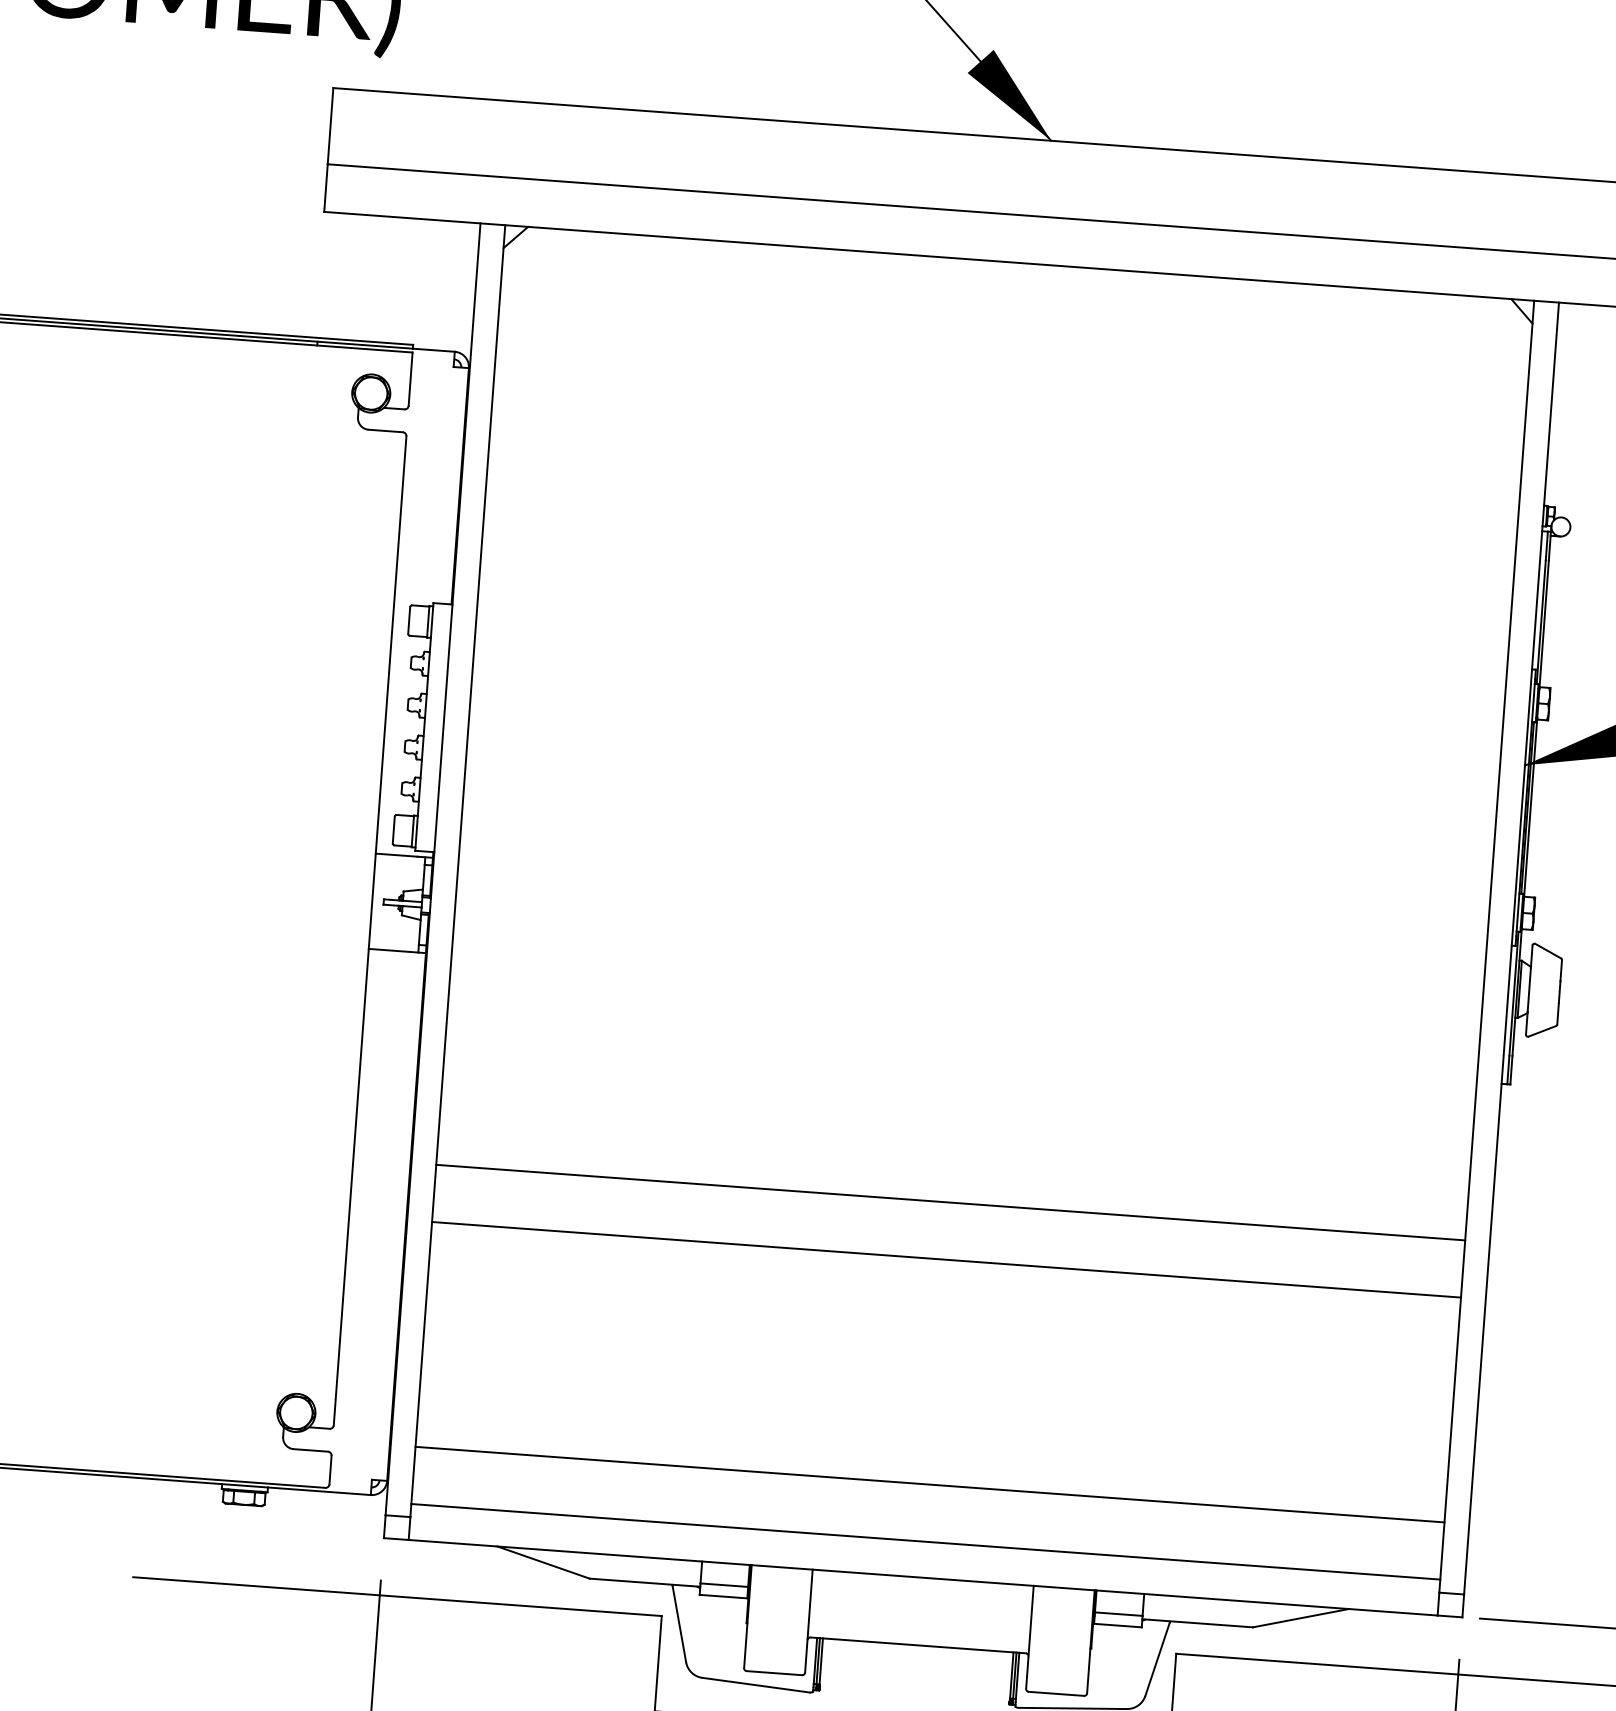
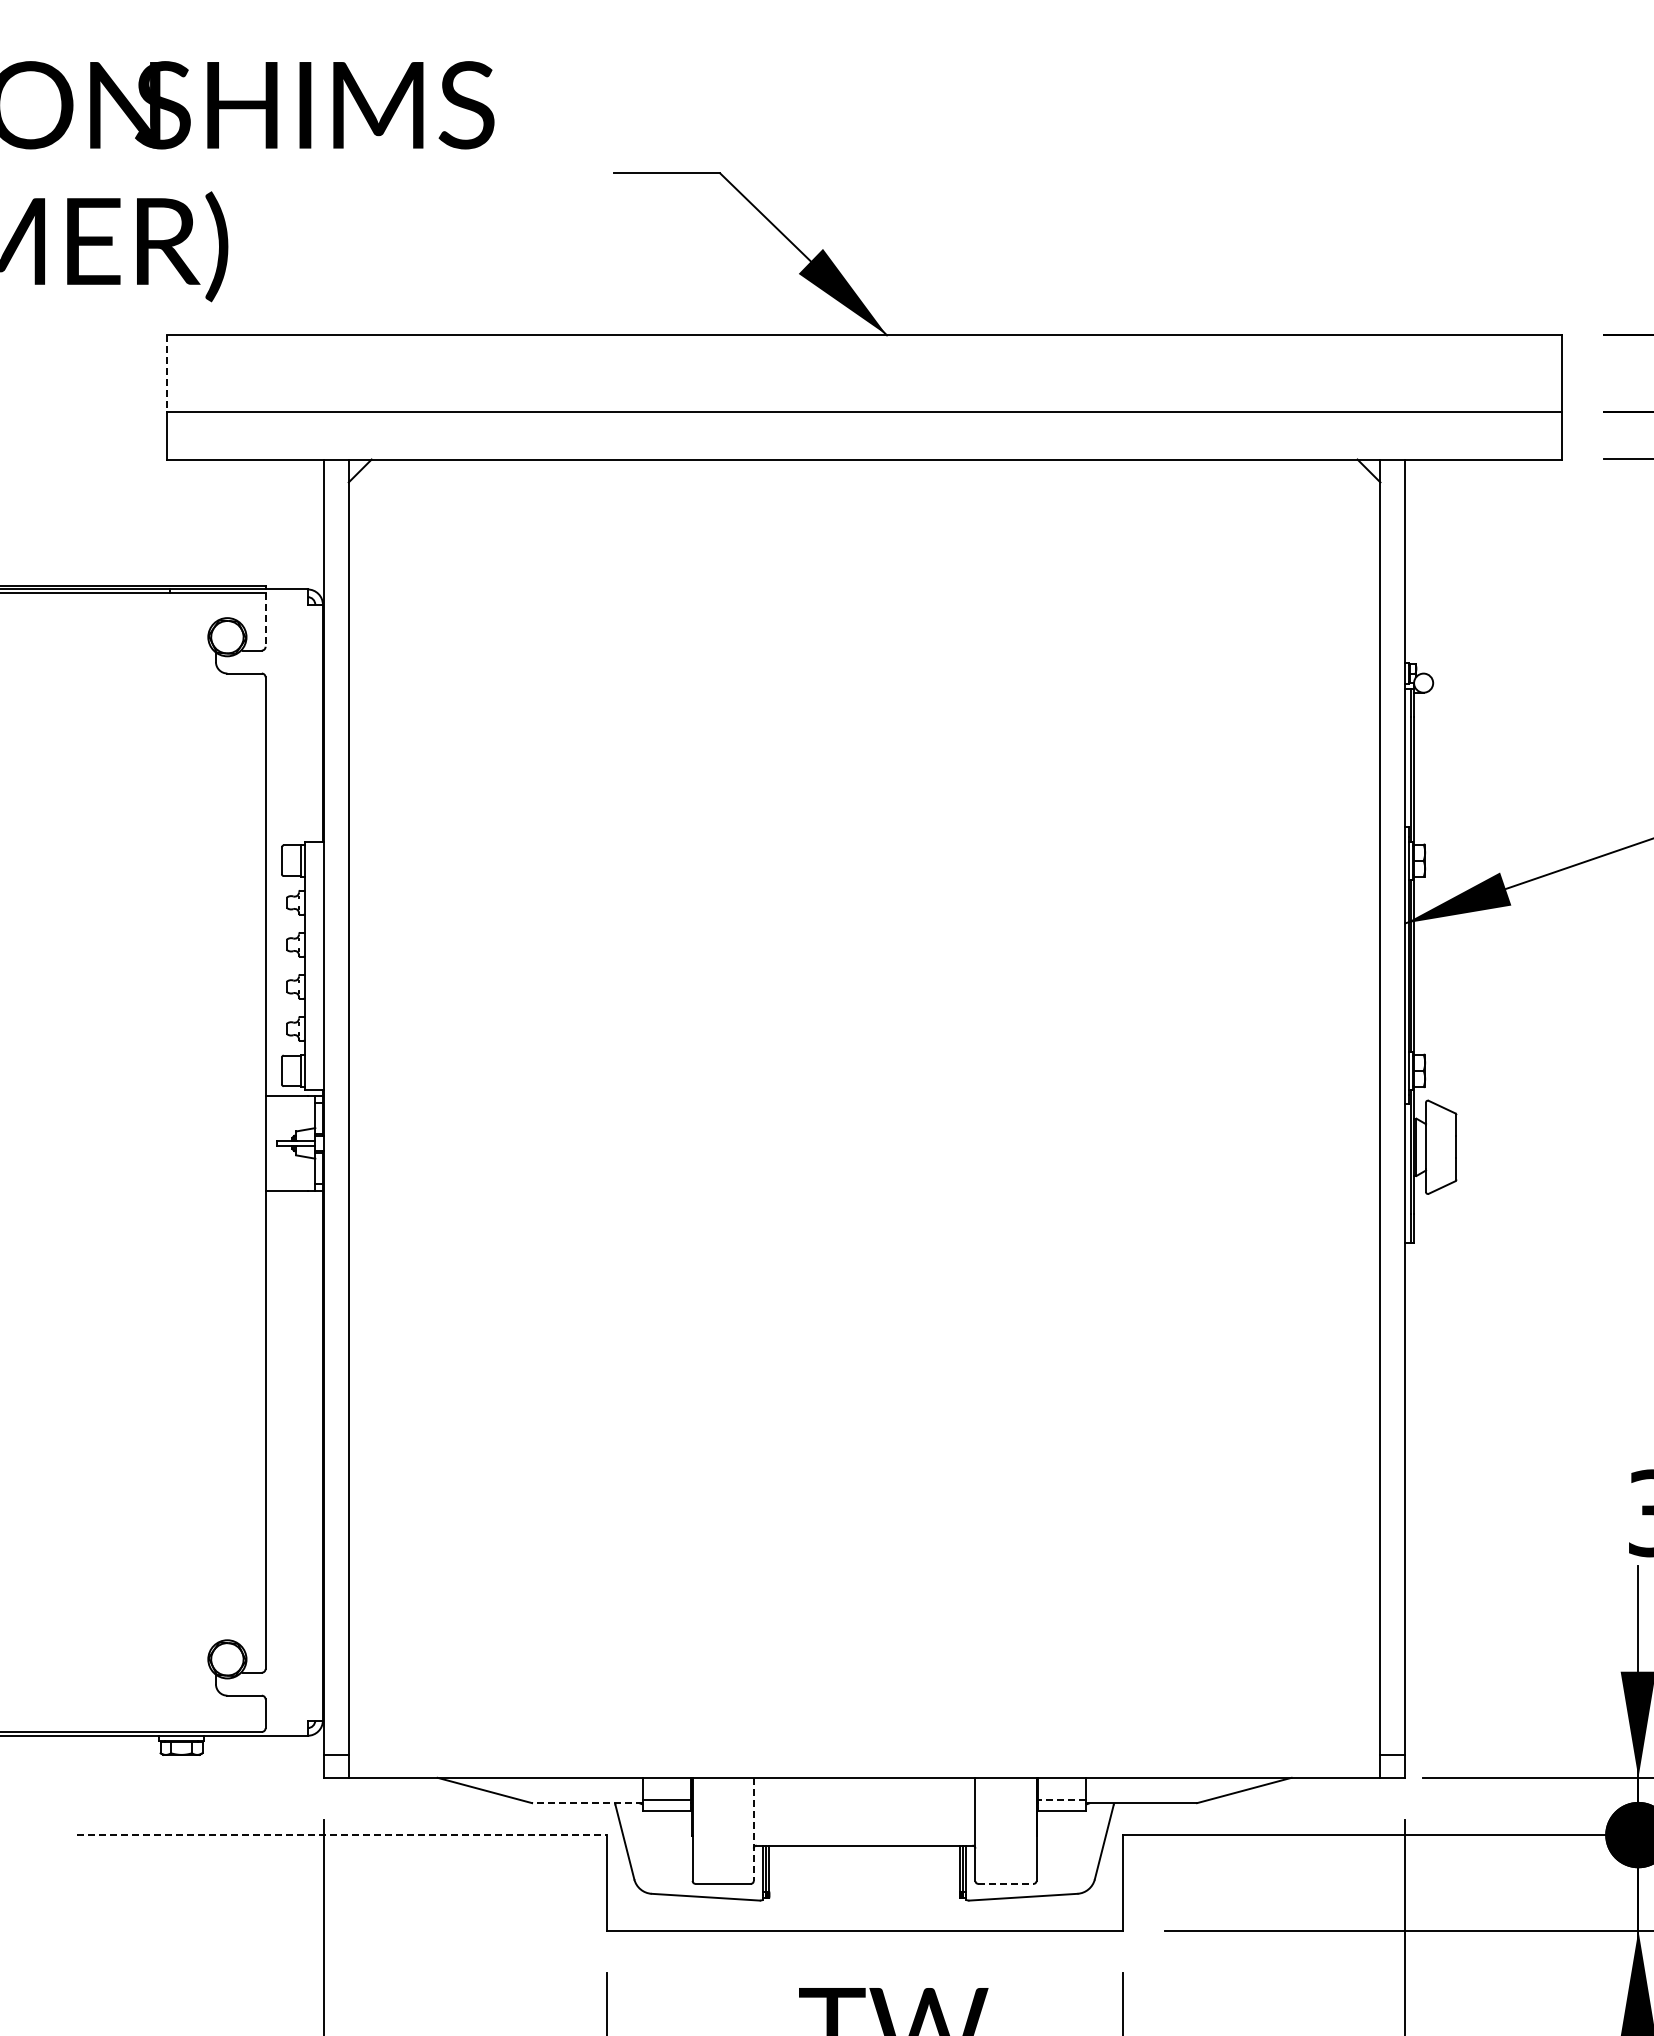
line: (330, 127) -> (167, 374), solid -> dashed
line: (410, 379) -> (265, 620), solid -> dashed
line: (950, 1202) -> (864, 1401), removed
line: (946, 1260) -> (864, 1459), removed
line: (929, 1484) -> (864, 1684), removed
line: (925, 1541) -> (864, 1741), removed
line: (644, 1583) -> (587, 1803), solid -> dashed
line: (397, 1596) -> (341, 1835), solid -> dashed
line: (1118, 1613) -> (1062, 1799), solid -> dashed
line: (808, 1621) -> (753, 1829), solid -> dashed
line: (1055, 1693) -> (1005, 1883), solid -> dashed

